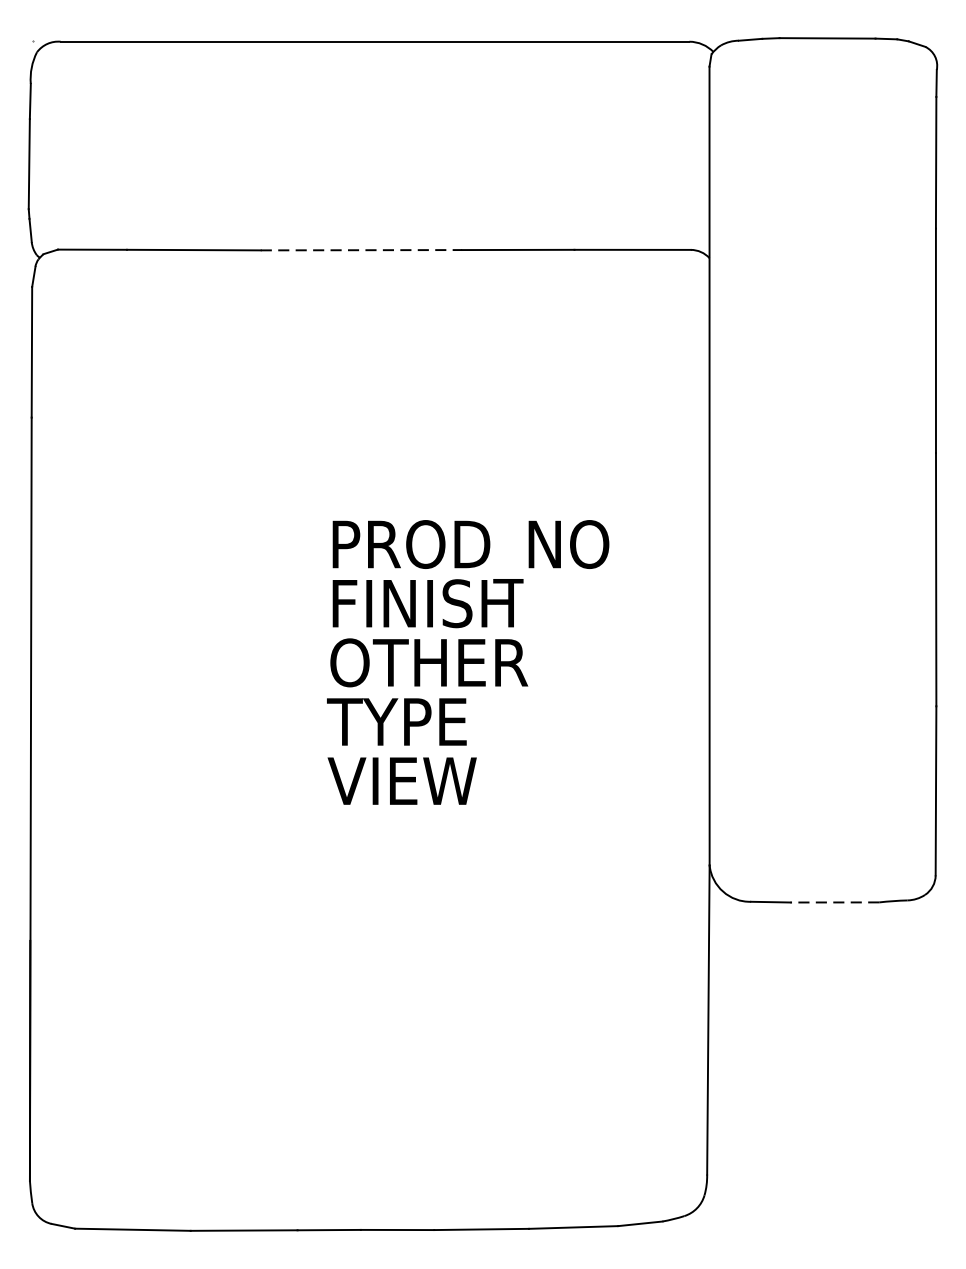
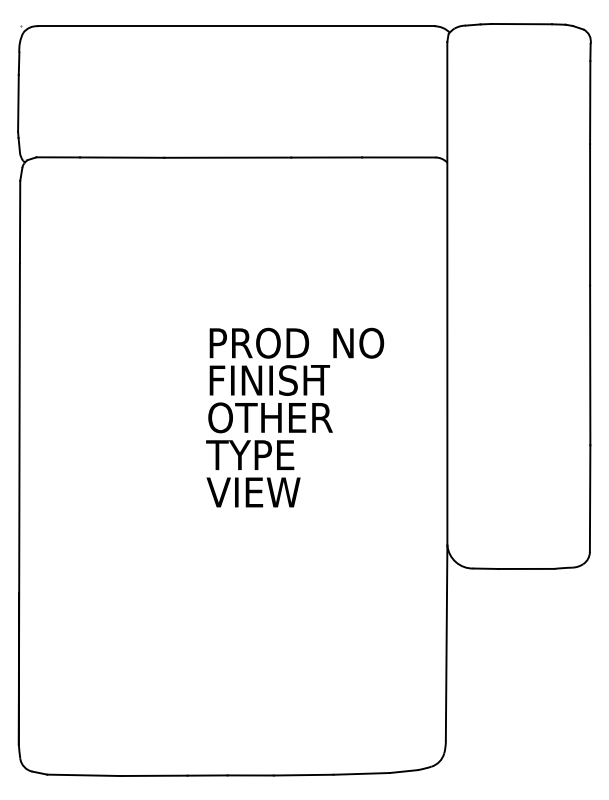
line: (362, 249) -> (228, 157), dashed -> solid
line: (835, 901) -> (526, 568), dashed -> solid

